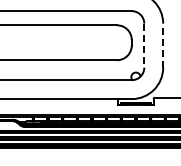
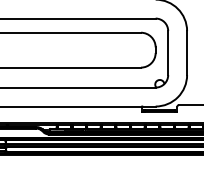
line: (144, 46) -> (168, 53), dashed -> solid
line: (163, 46) -> (187, 53), dashed -> solid

